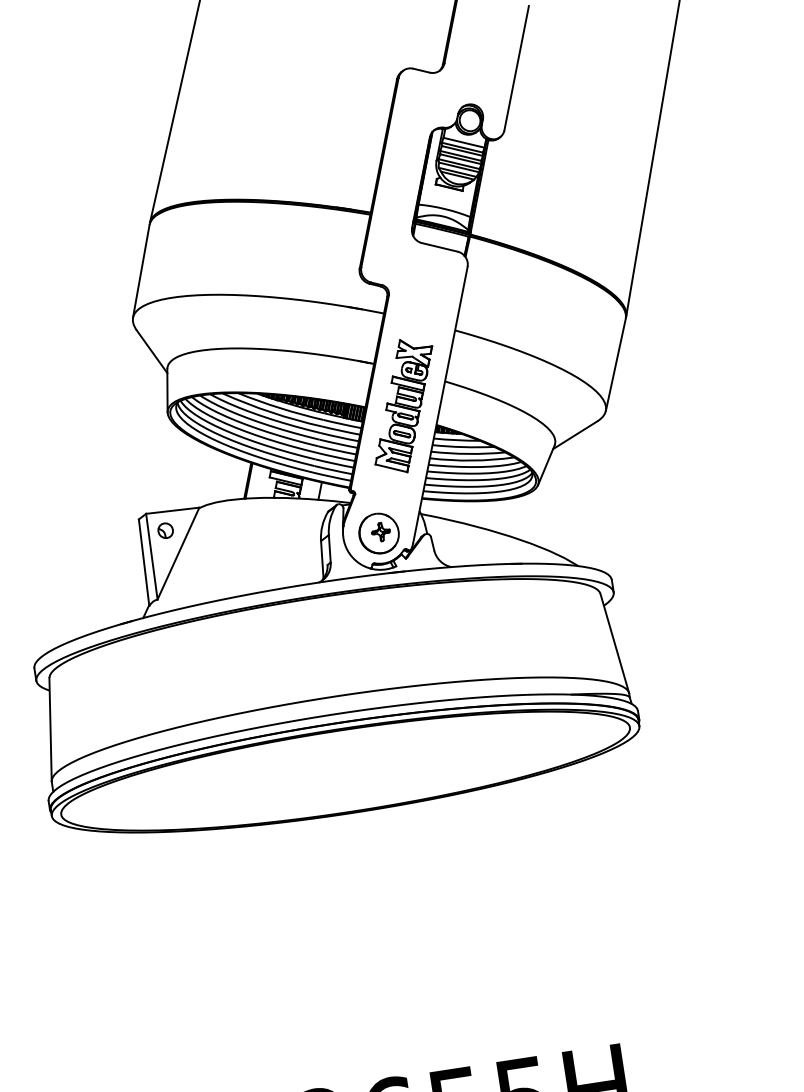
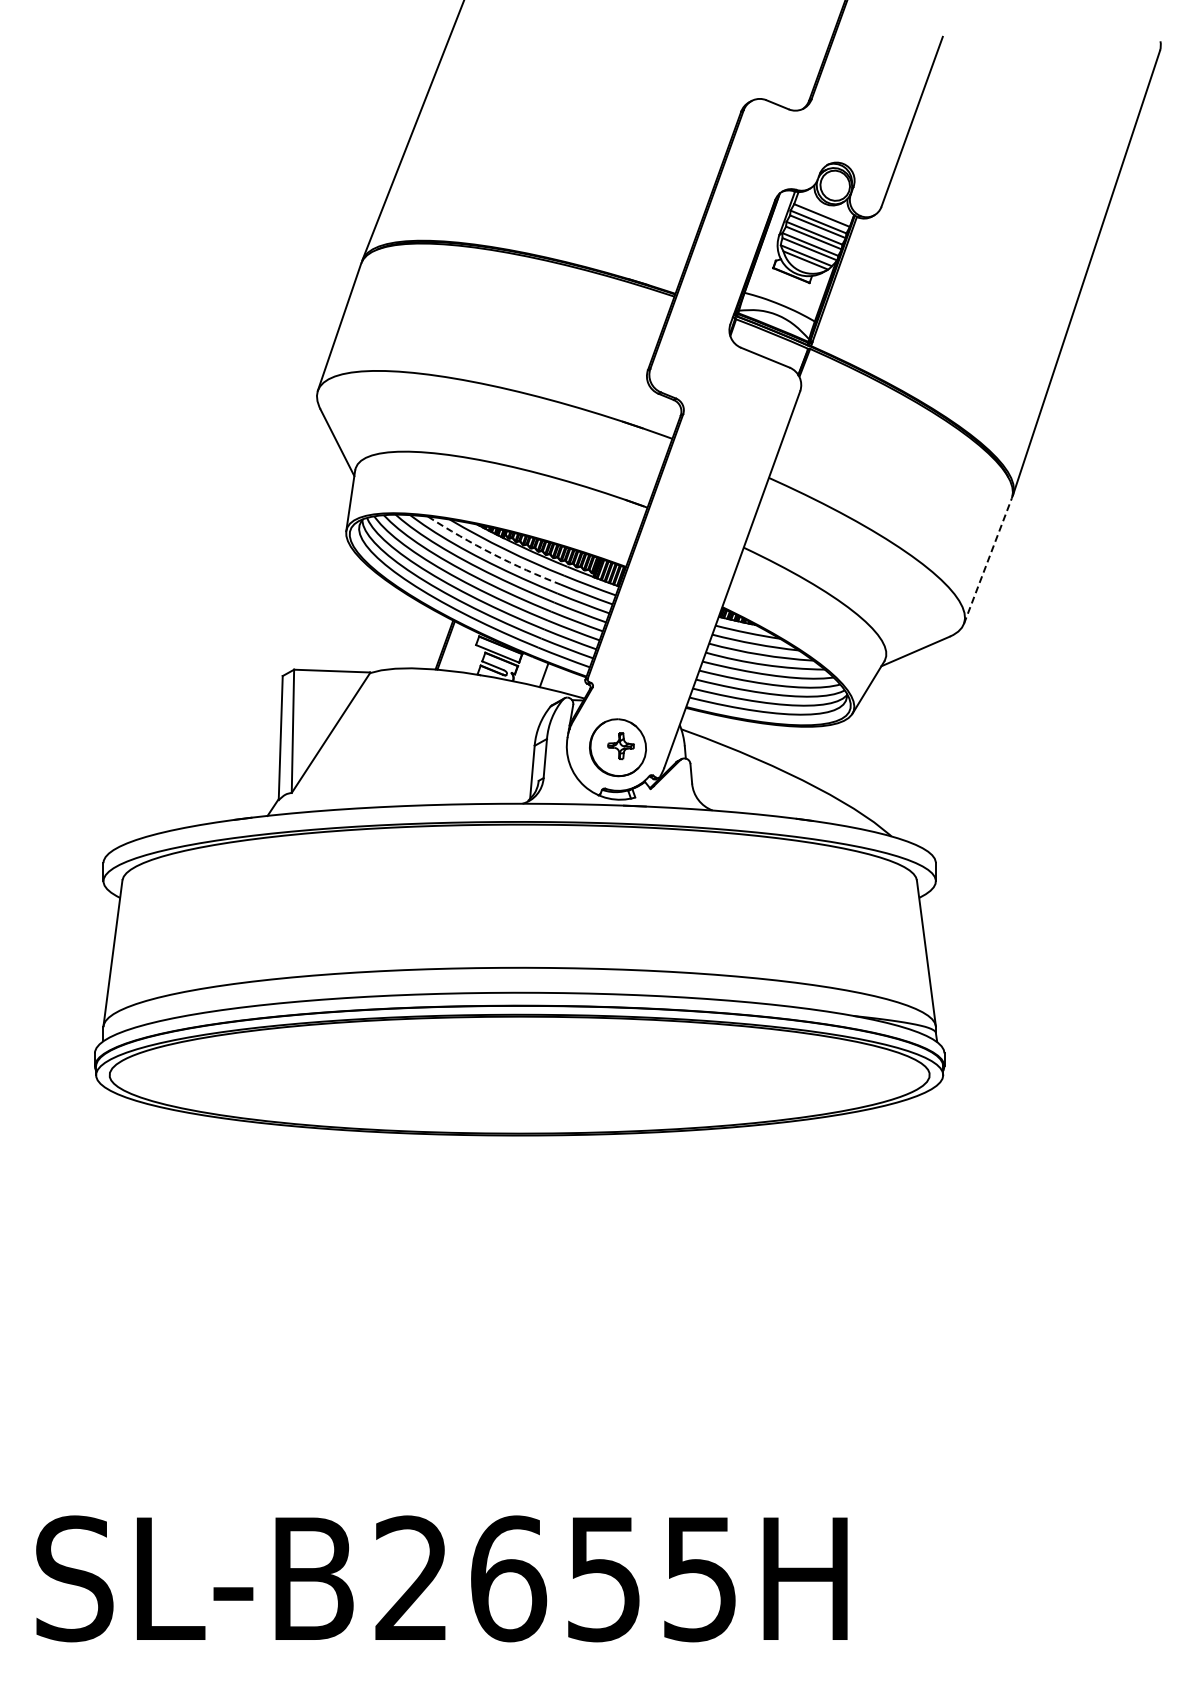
line: (616, 364) -> (988, 560), solid -> dashed
part: (403, 406) -> (680, 573), removed
arc: (271, 412) -> (492, 553), solid -> dashed
part: (165, 530) -> (317, 697), removed

